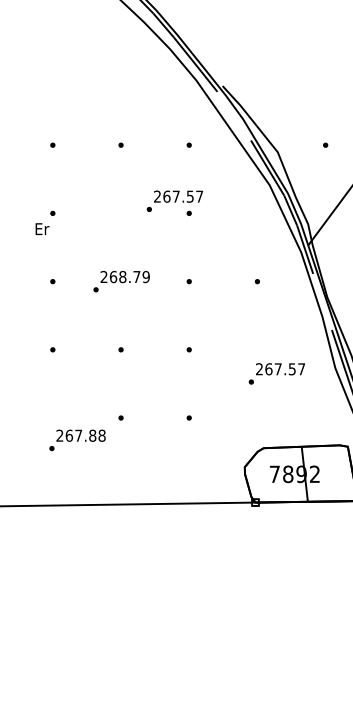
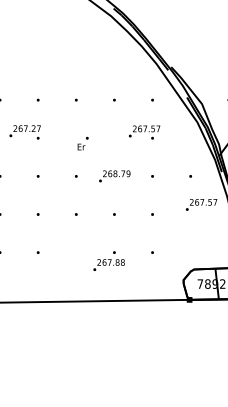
text: (44, 222) -> (82, 143), moved
text: (276, 373) -> (201, 204), moved
text: (76, 439) -> (108, 264), moved

